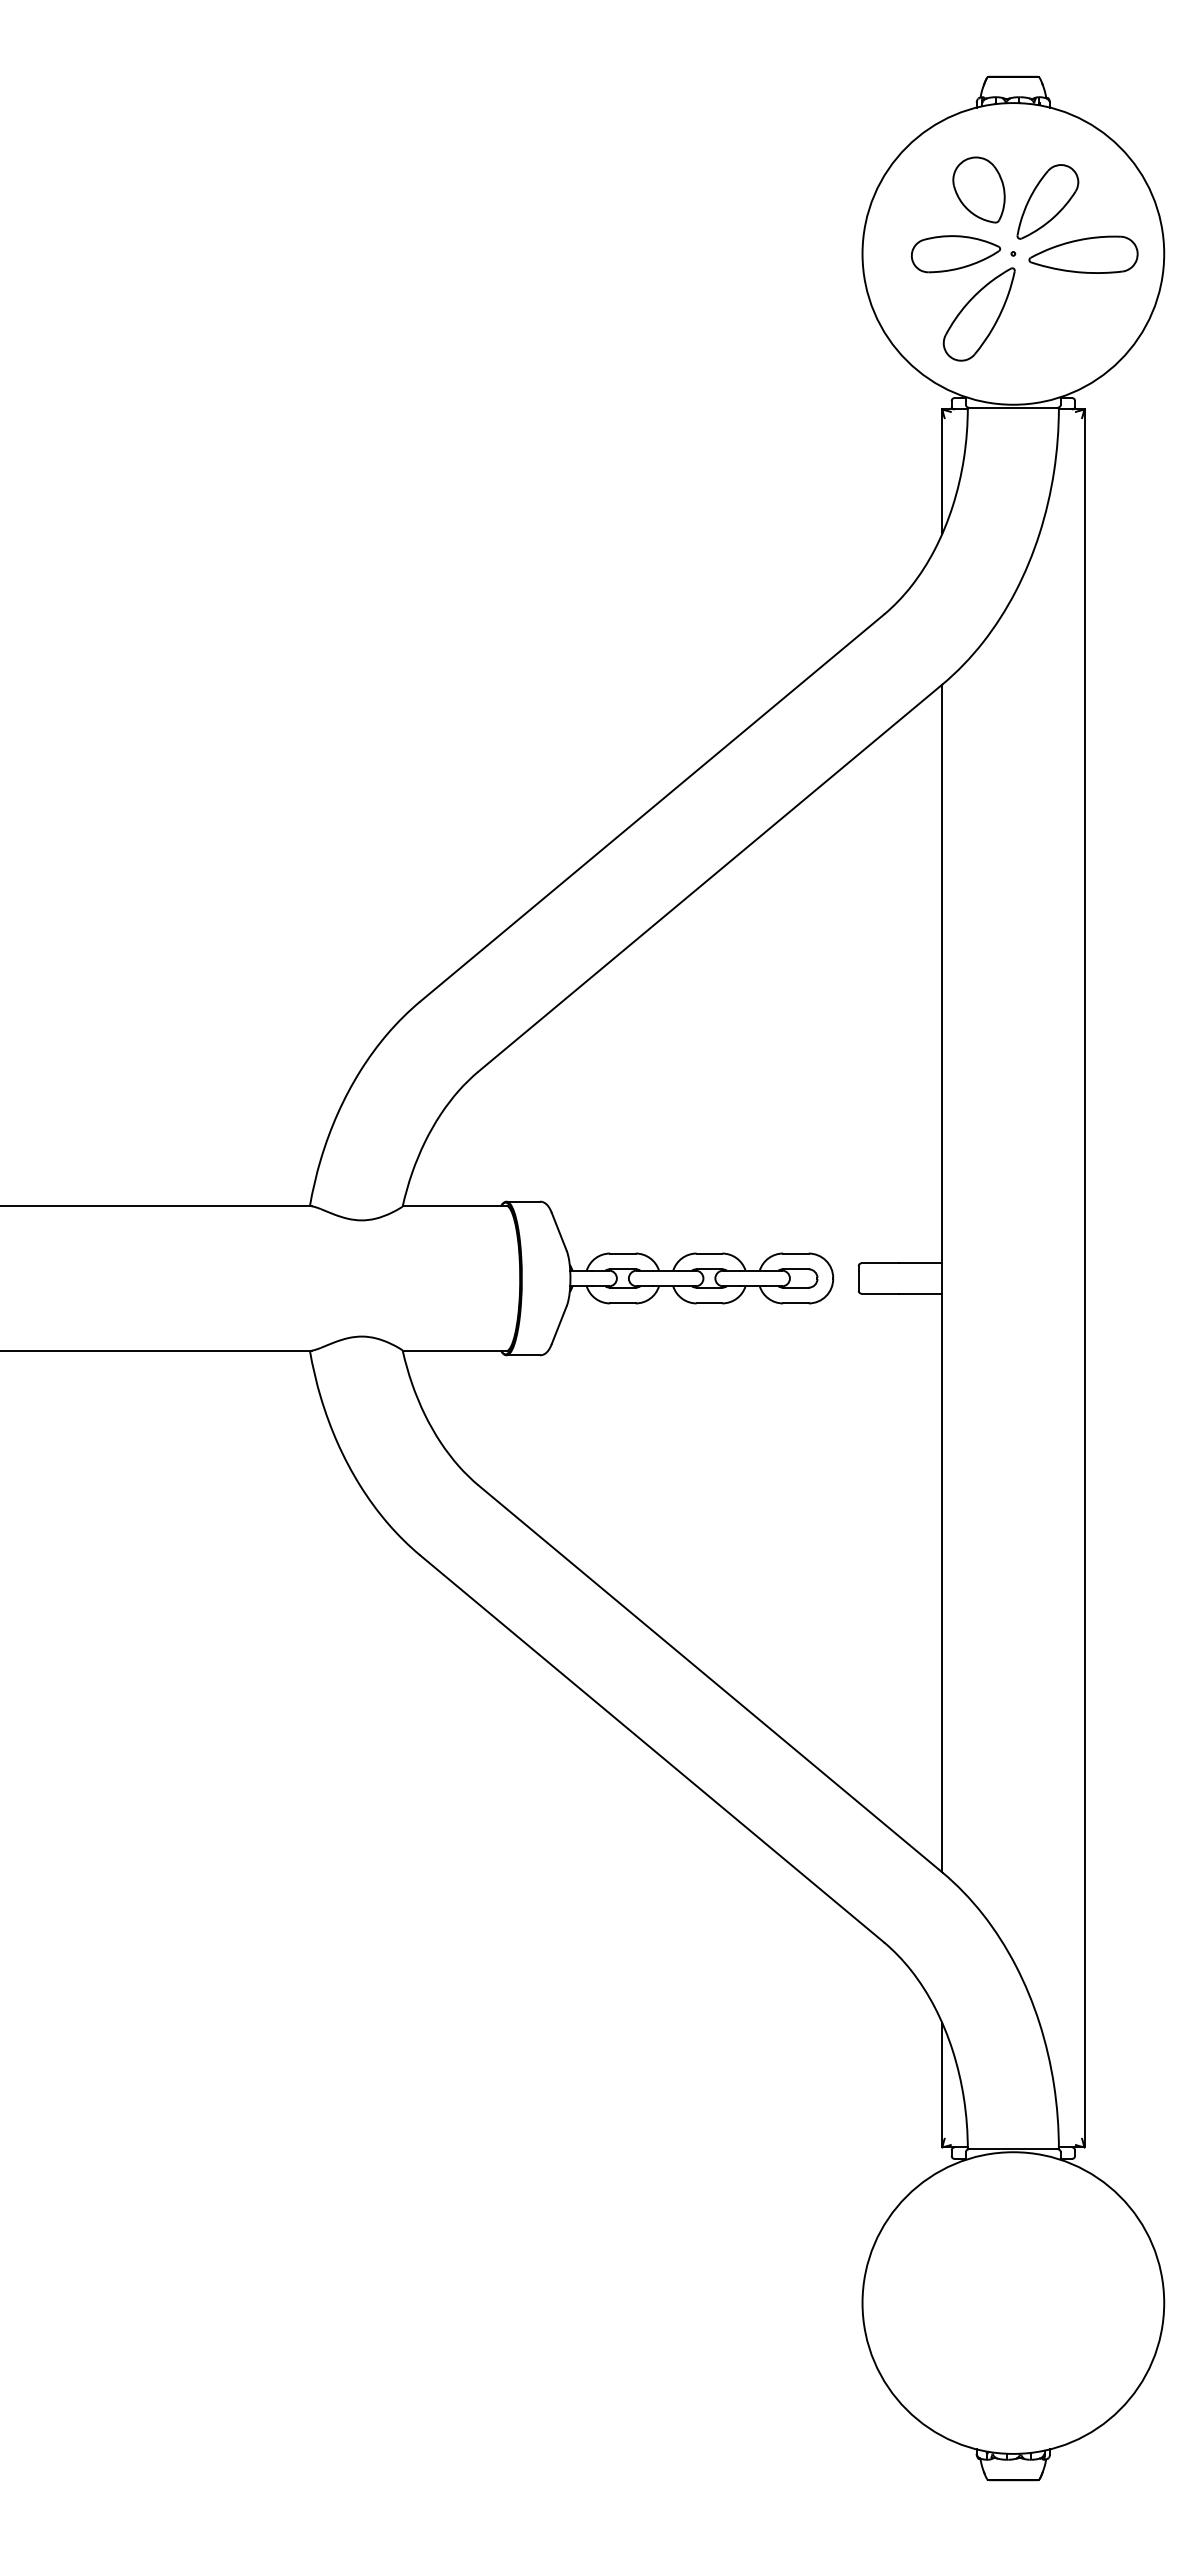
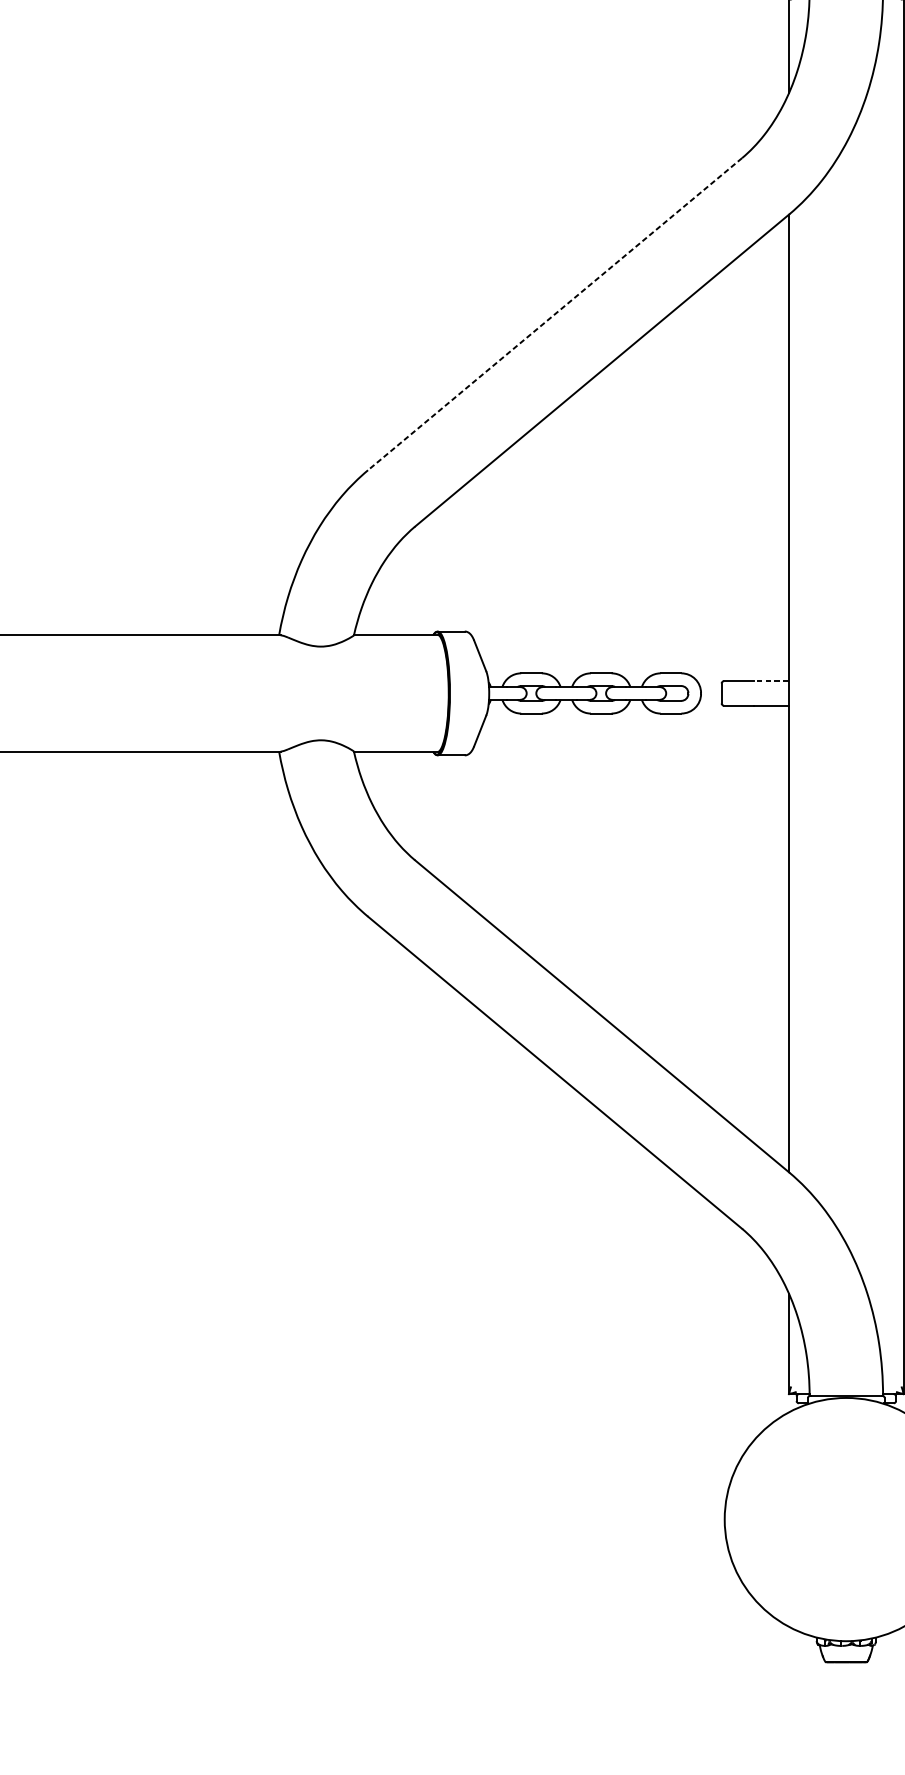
line: (651, 808) -> (554, 314), solid -> dashed
line: (920, 1263) -> (771, 681), solid -> dashed

